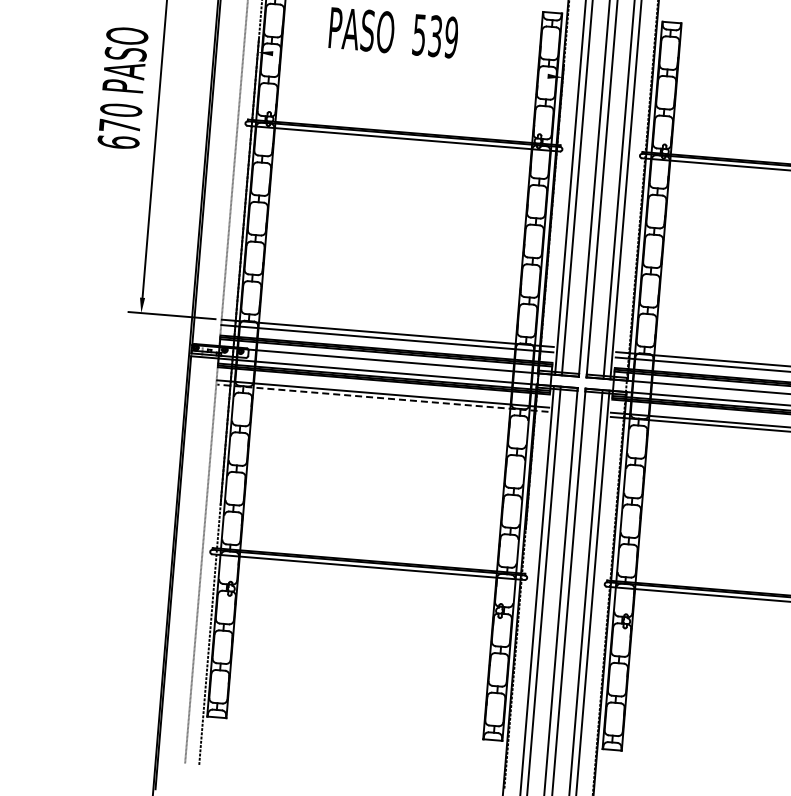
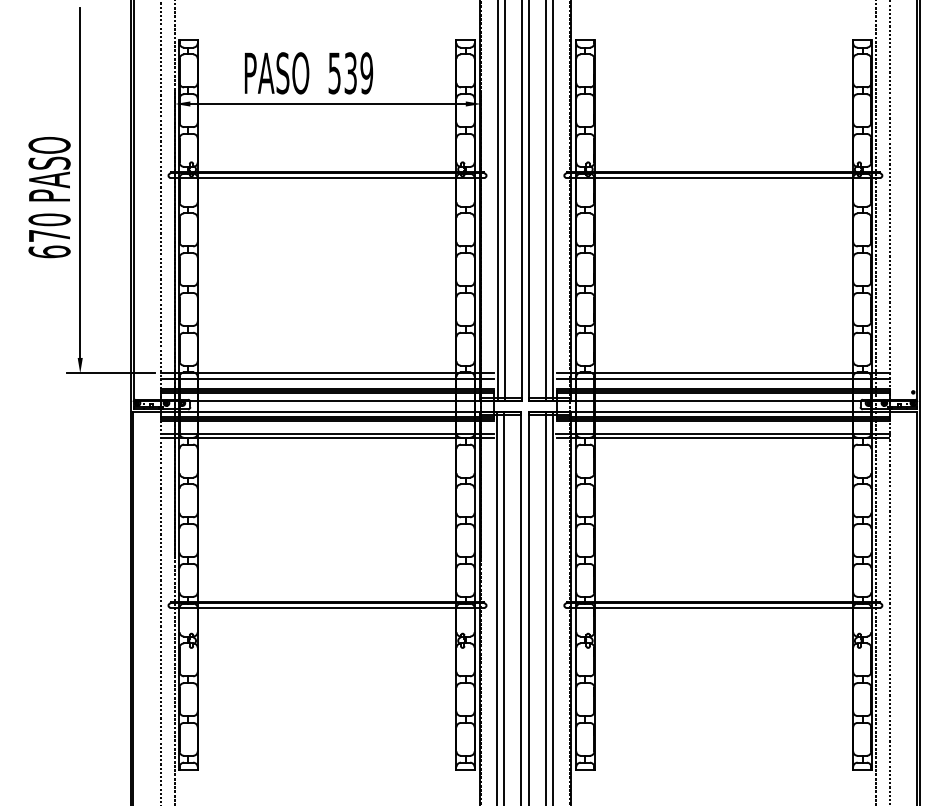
line: (409, 64) -> (327, 103), added
text: (122, 88) -> (49, 197), moved
line: (382, 398) -> (327, 438), dashed -> solid

